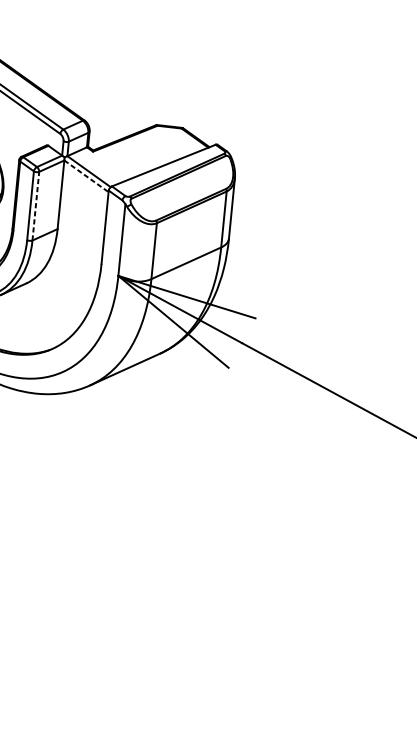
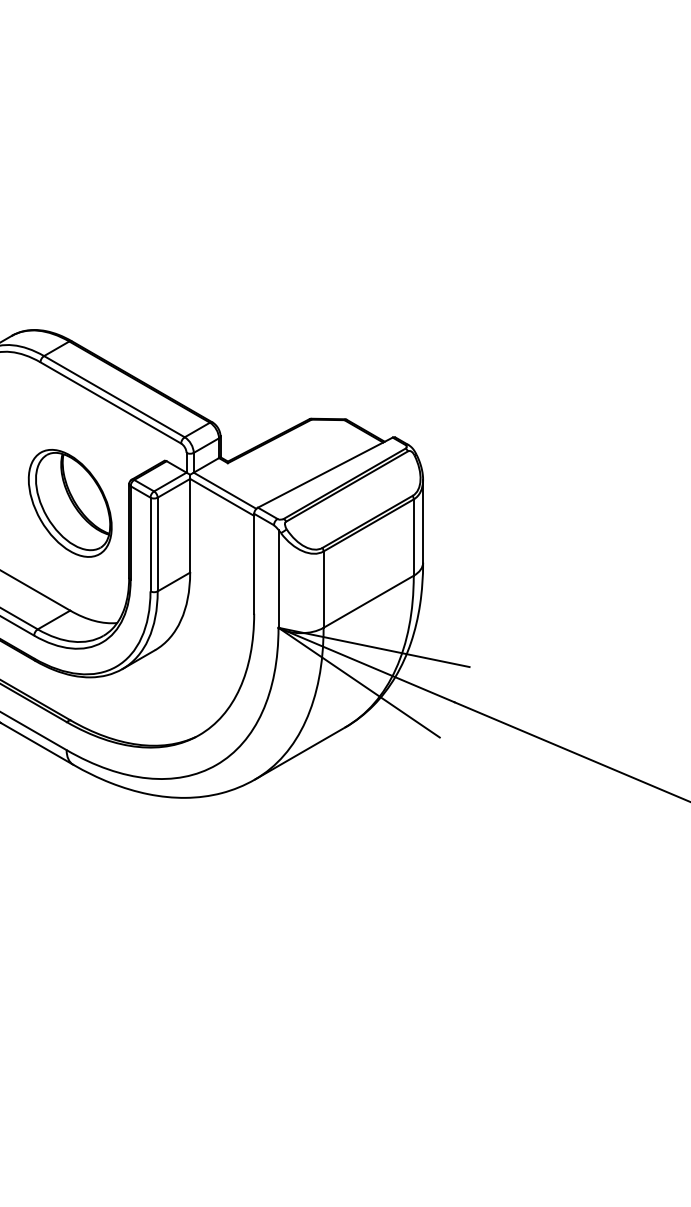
line: (86, 176) -> (222, 497), dashed -> solid
line: (35, 206) -> (157, 544), dashed -> solid

